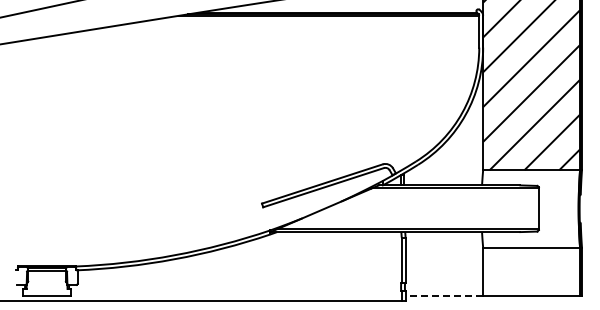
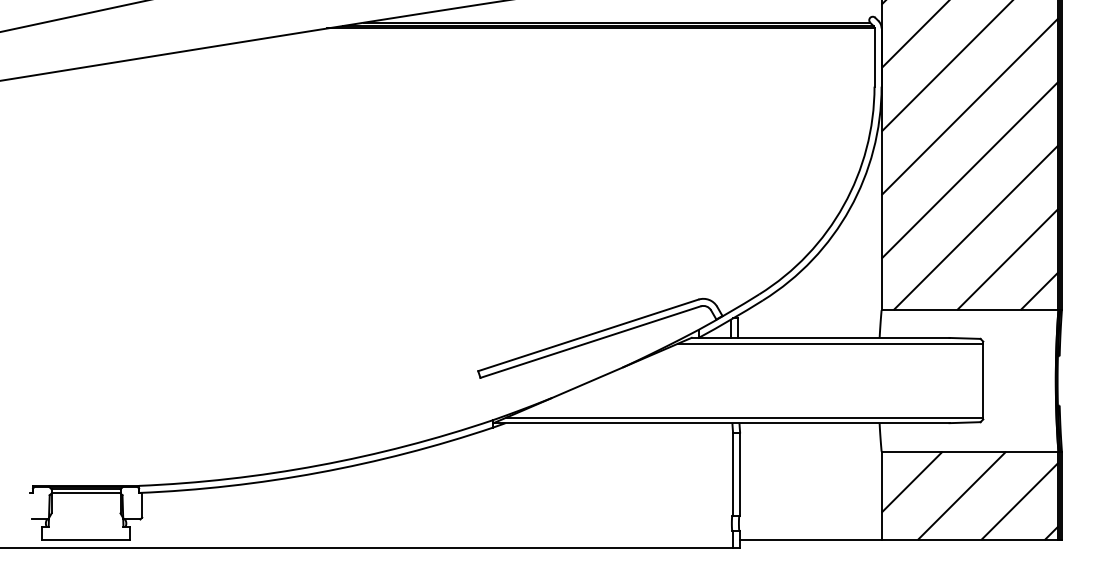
hatch: (531, 271) -> (969, 495), added
line: (444, 296) -> (811, 540), dashed -> solid

